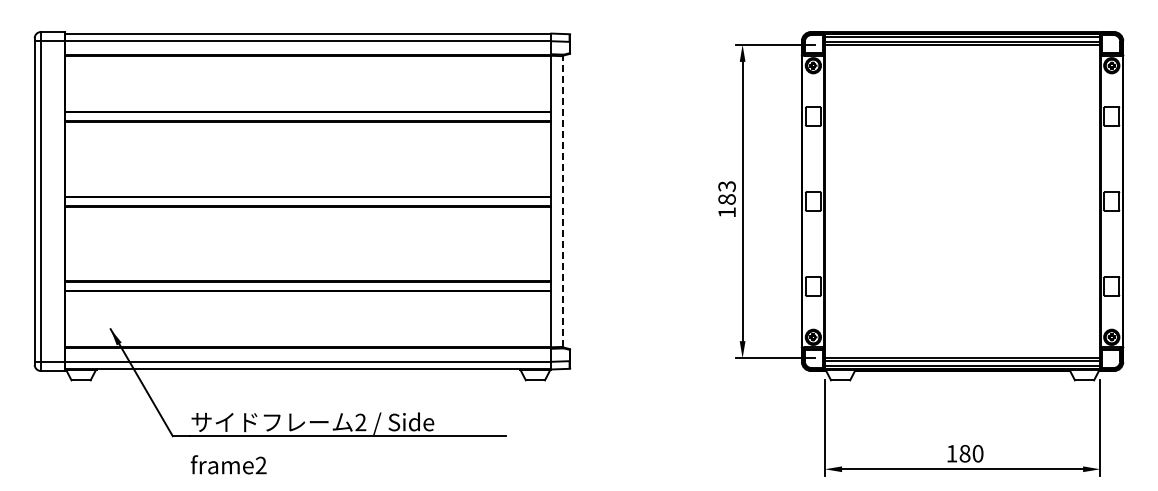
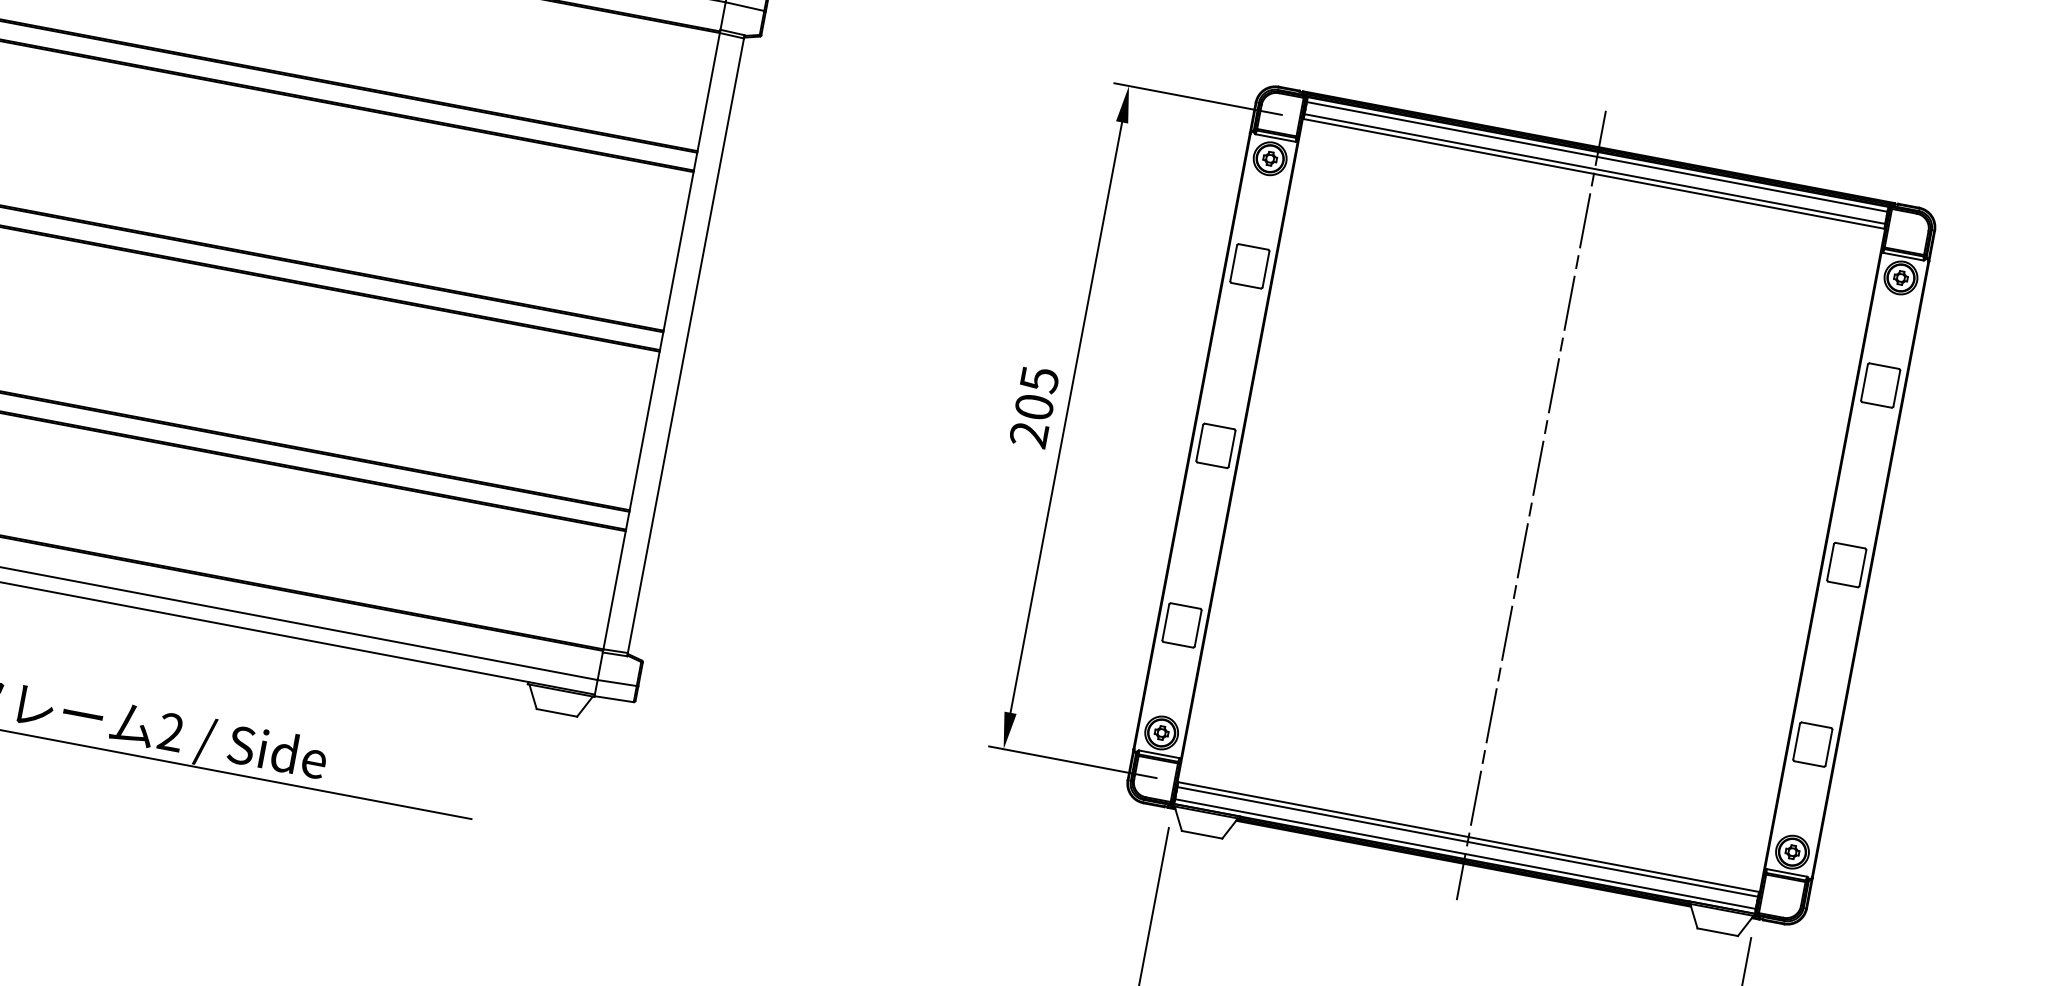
text: (726, 199) -> (1033, 406), 183 -> 205
line: (562, 201) -> (685, 345), dashed -> solid
line: (962, 201) -> (1531, 505), added

